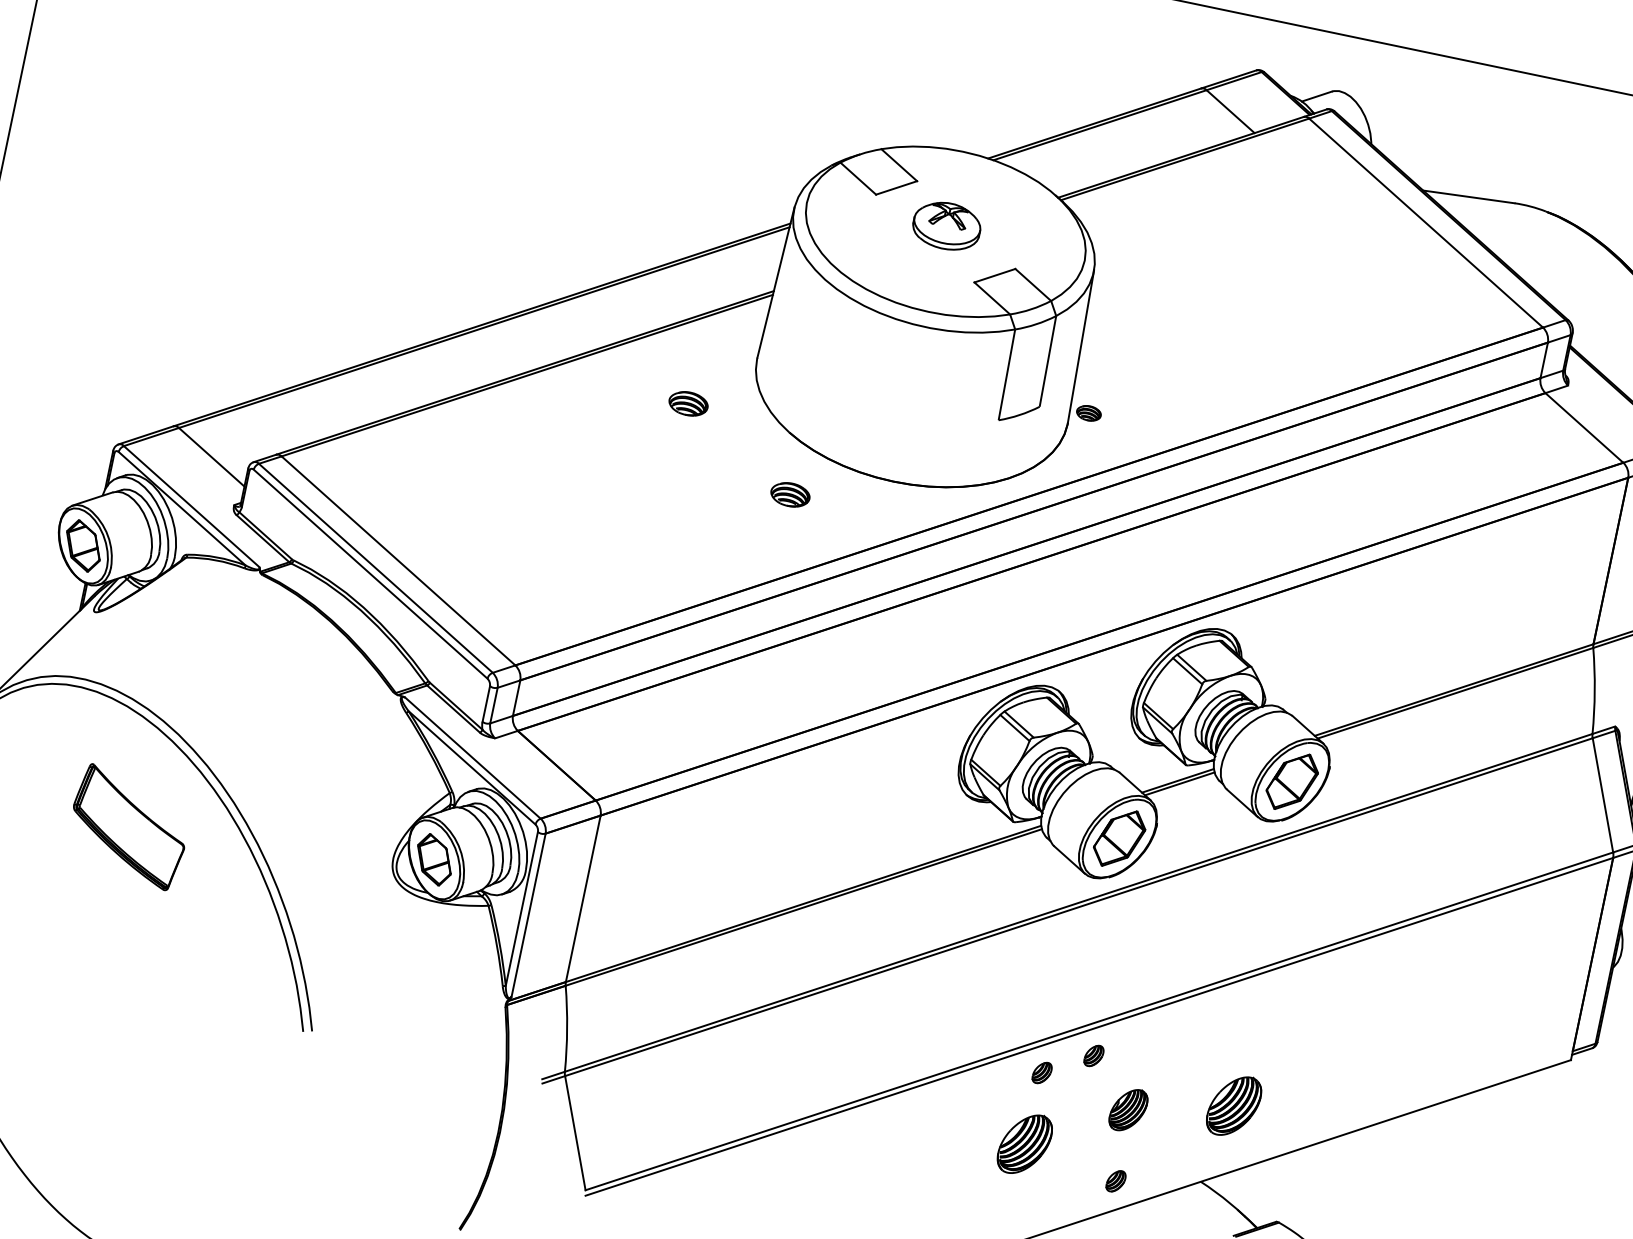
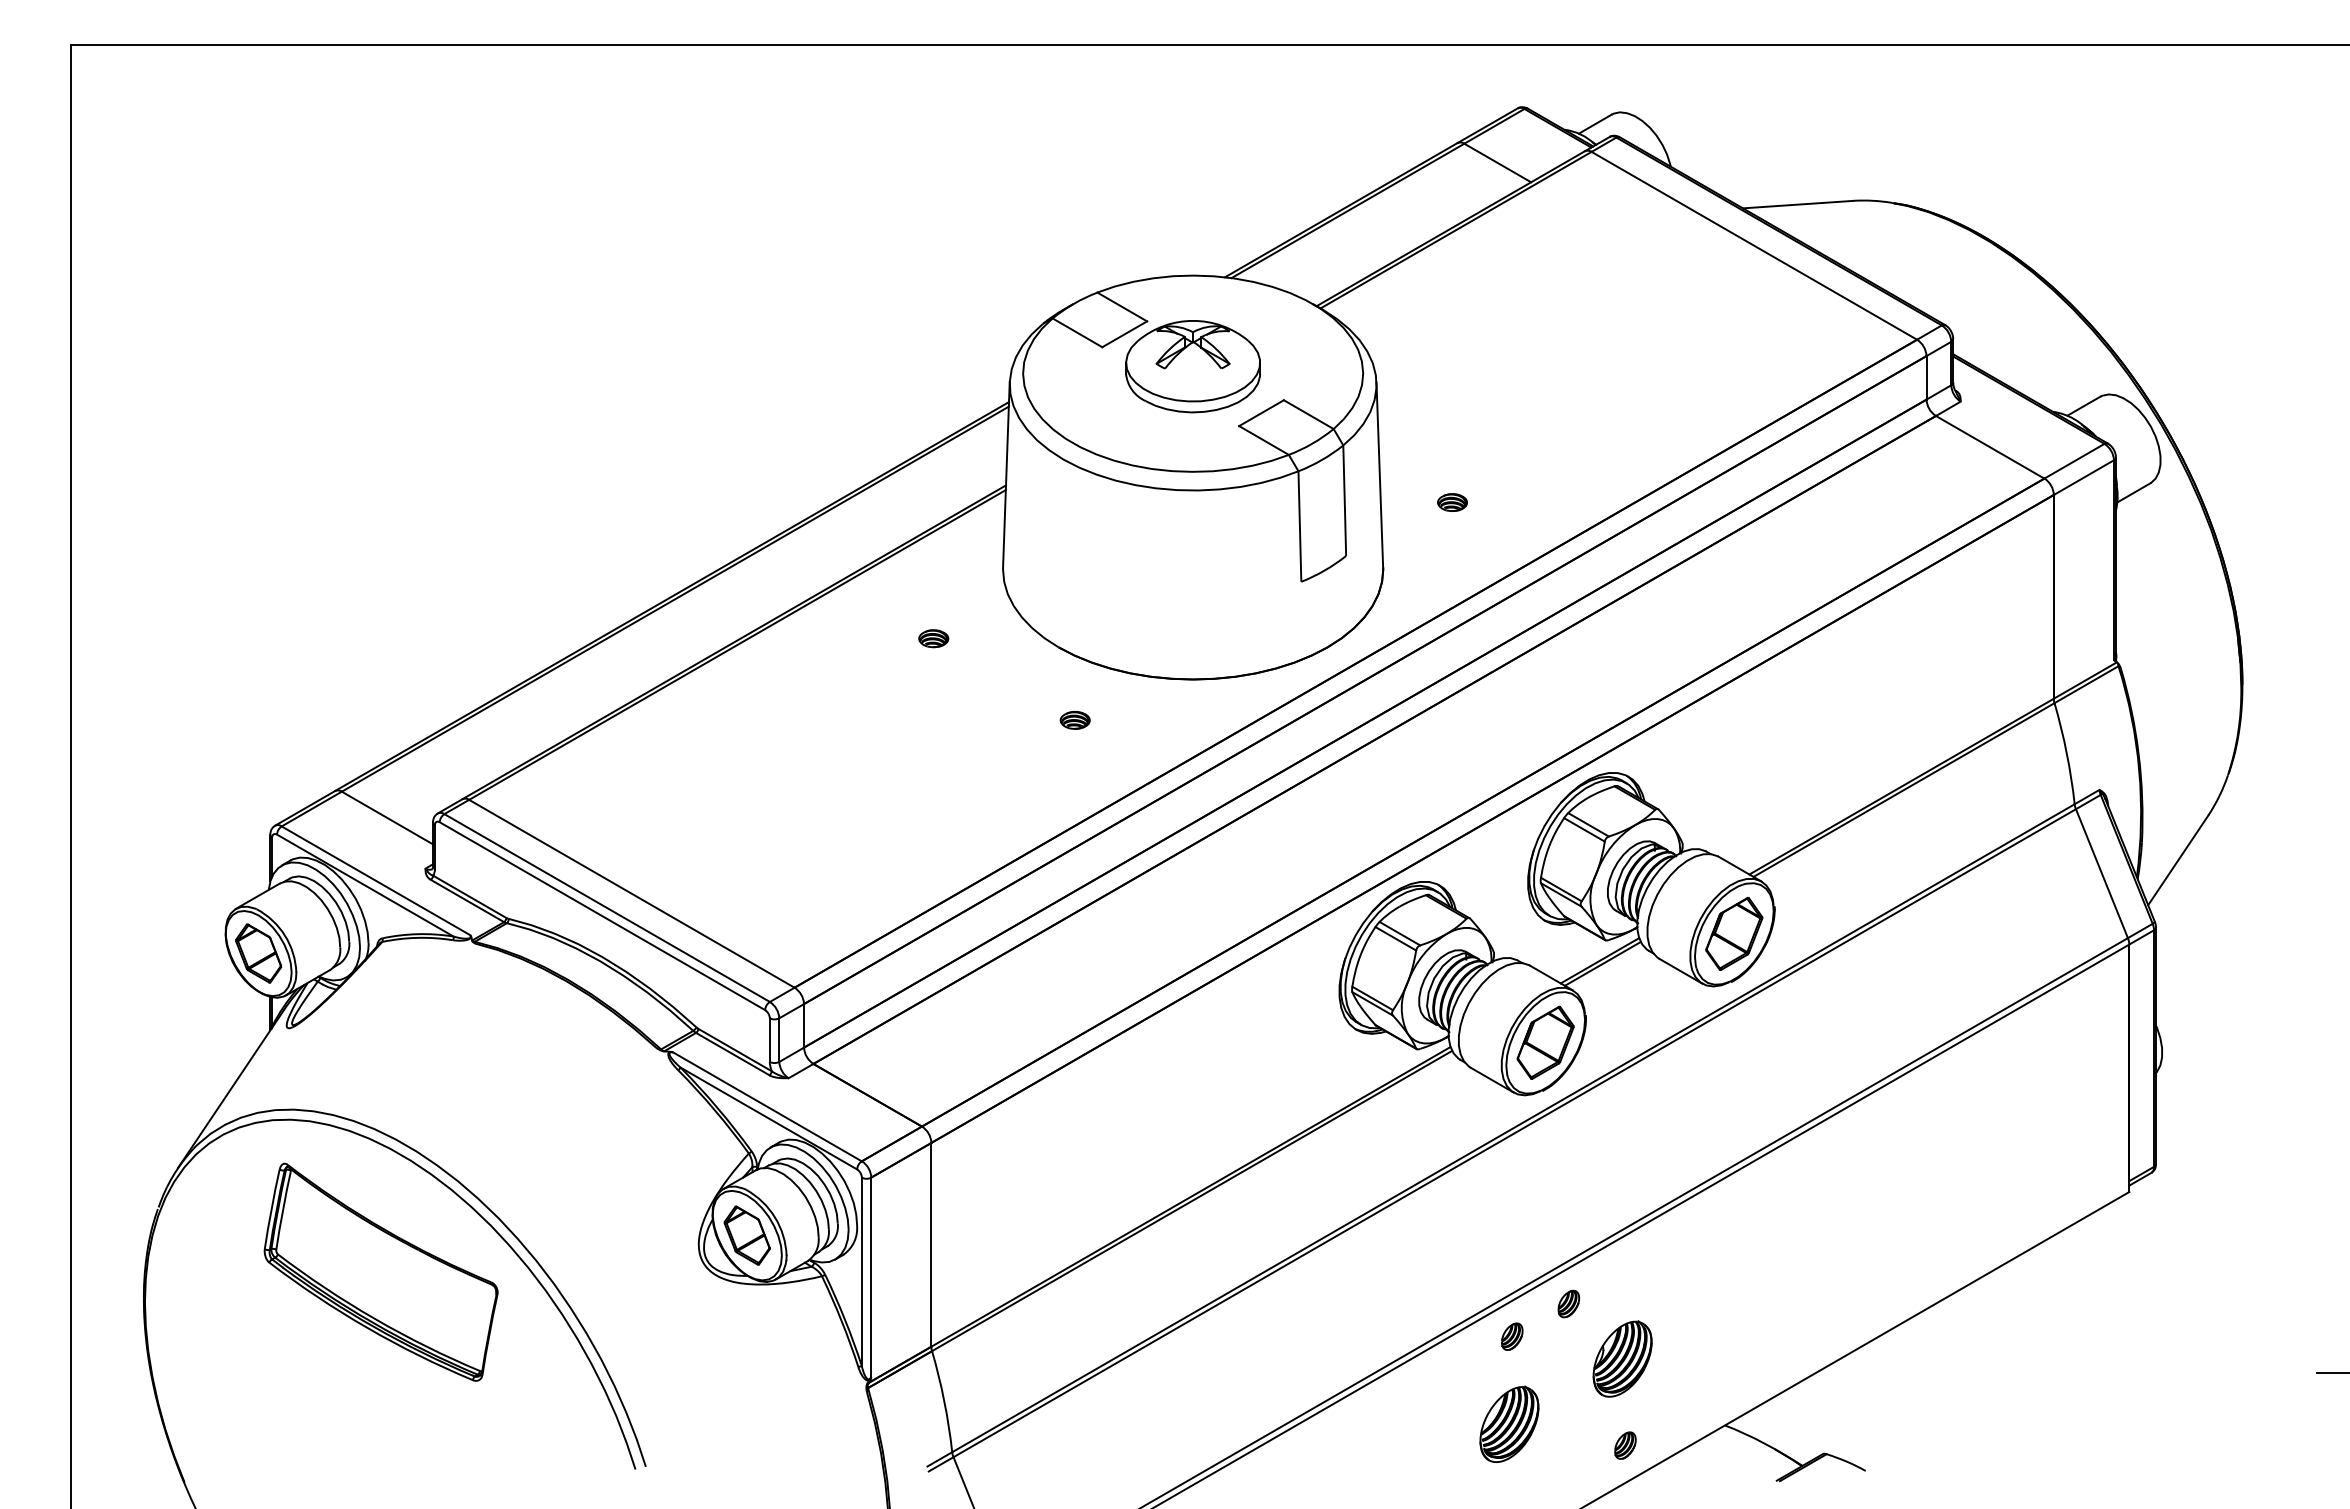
part: (946, 225) -> (1192, 366), size x1.67
part: (688, 403) -> (933, 638), size x0.62
part: (1088, 413) -> (1452, 502), moved
part: (789, 494) -> (1074, 720), size x0.62
part: (128, 826) -> (380, 1271), size x1.67
part: (1234, 1105) -> (1745, 1327), removed
part: (1128, 1109) -> (1622, 1358), size x1.43

